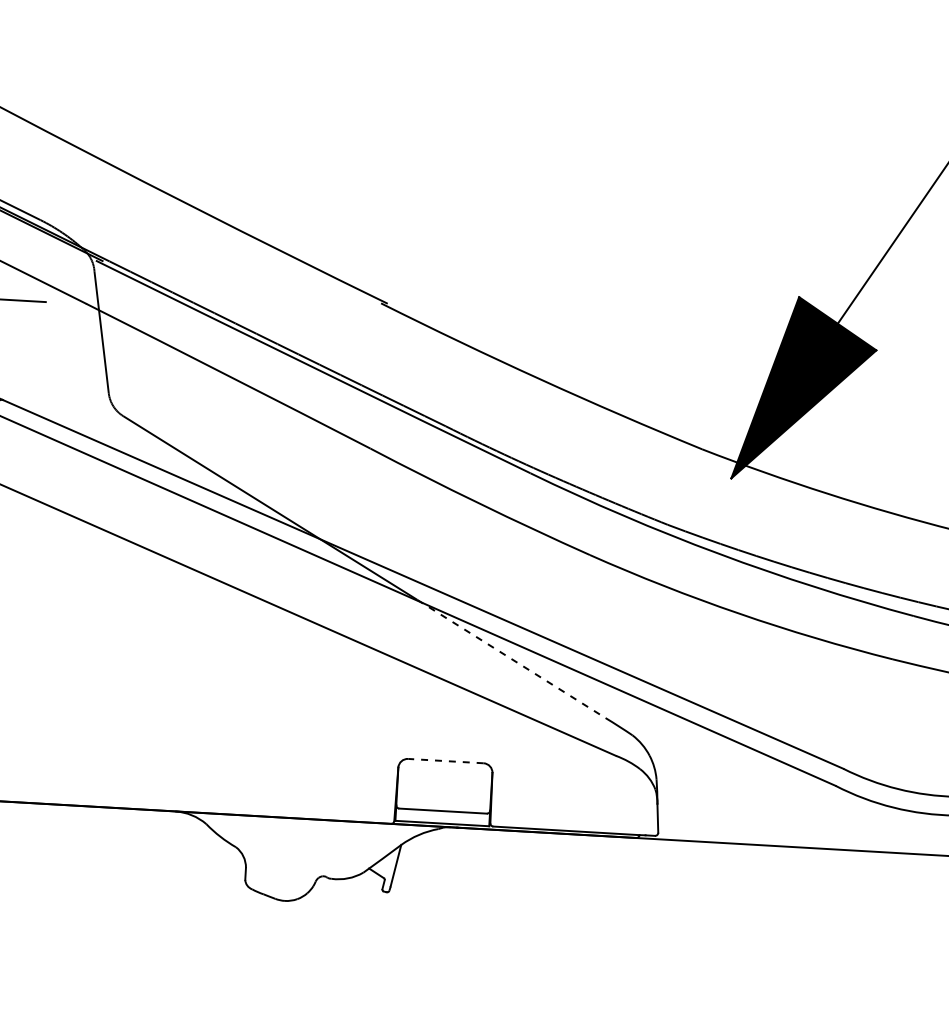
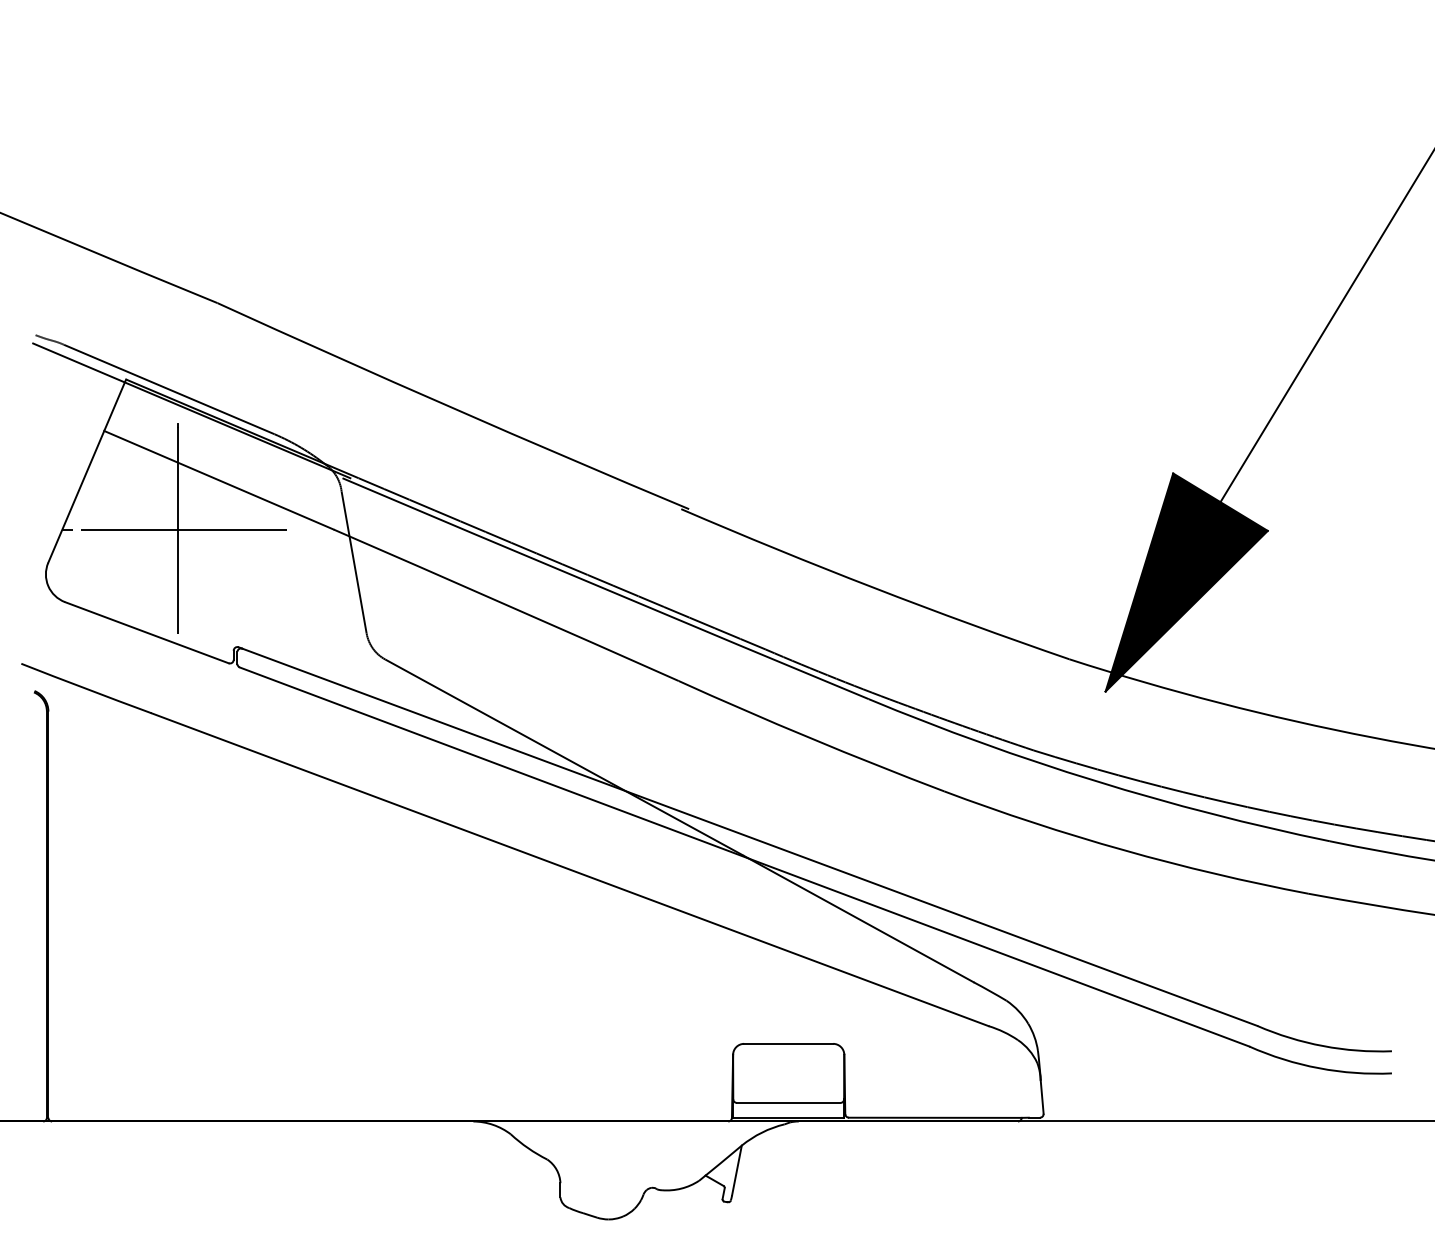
line: (511, 659) -> (859, 919), dashed -> solid
line: (445, 760) -> (788, 1043), dashed -> solid

